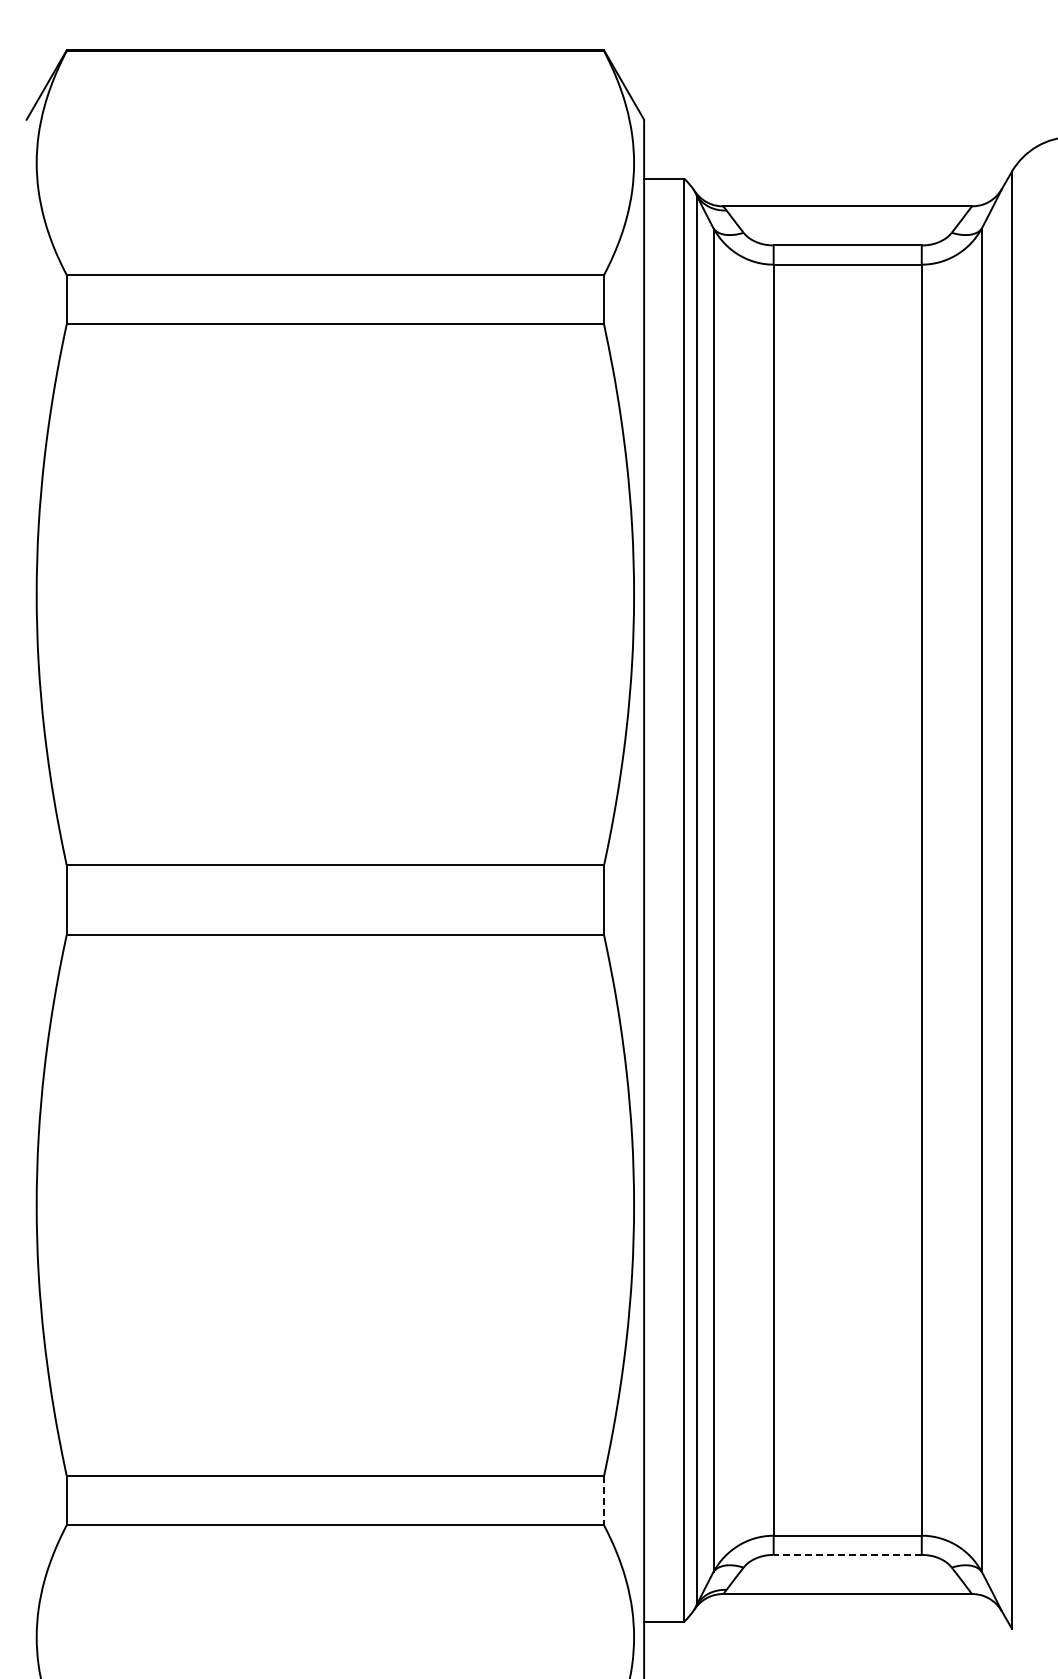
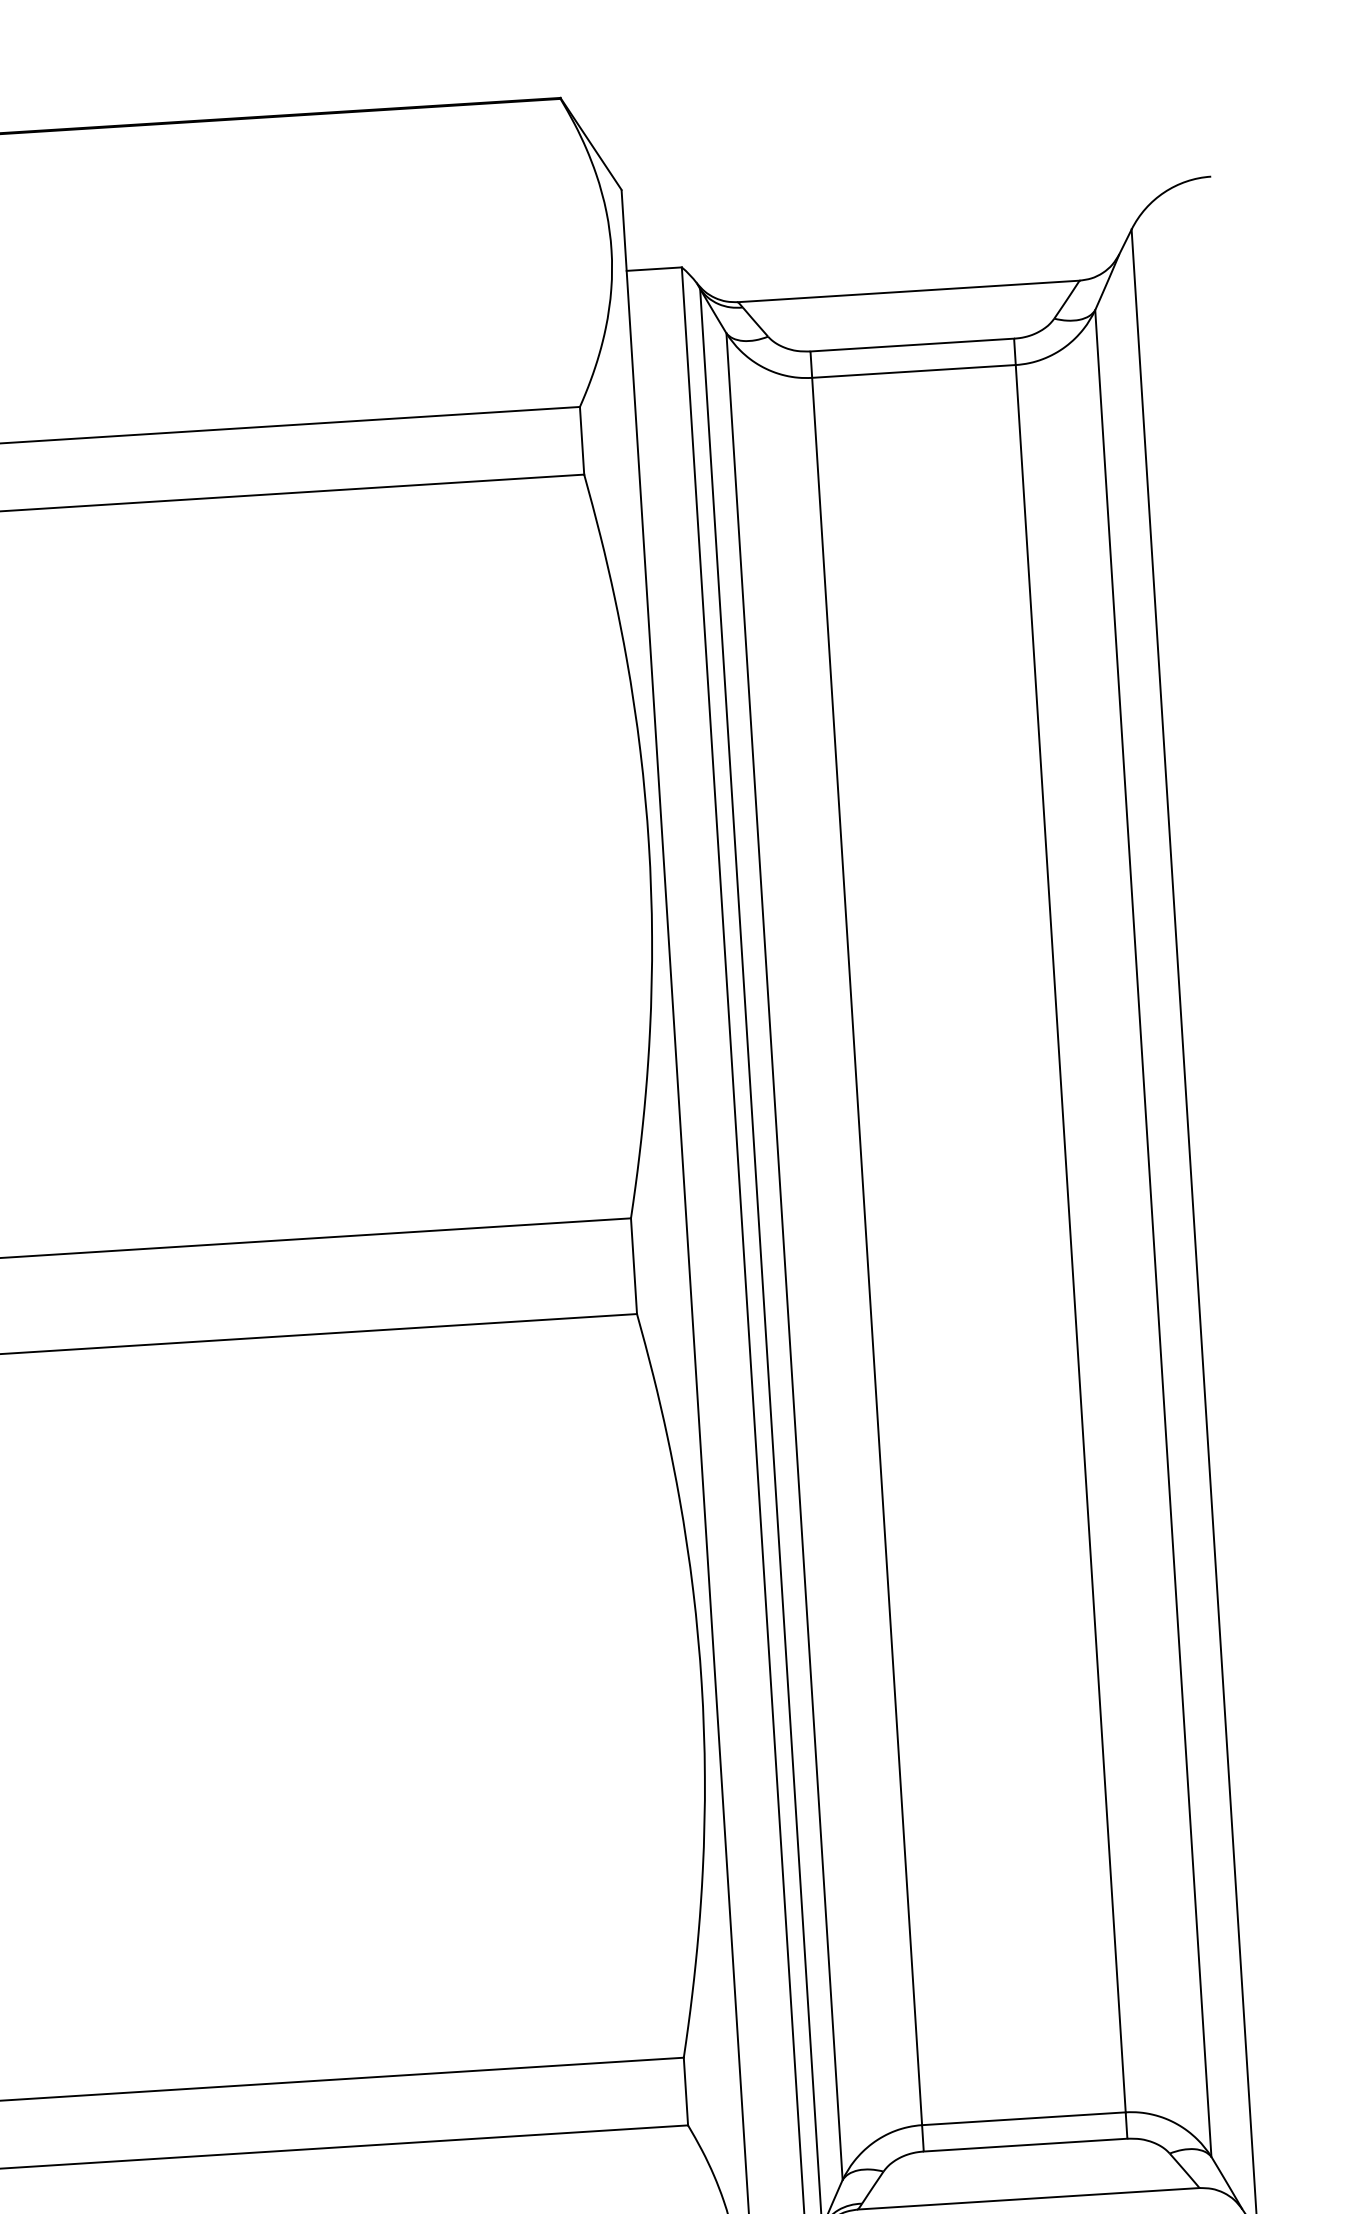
line: (604, 1500) -> (686, 2091), dashed -> solid
line: (847, 1554) -> (1025, 2144), dashed -> solid

